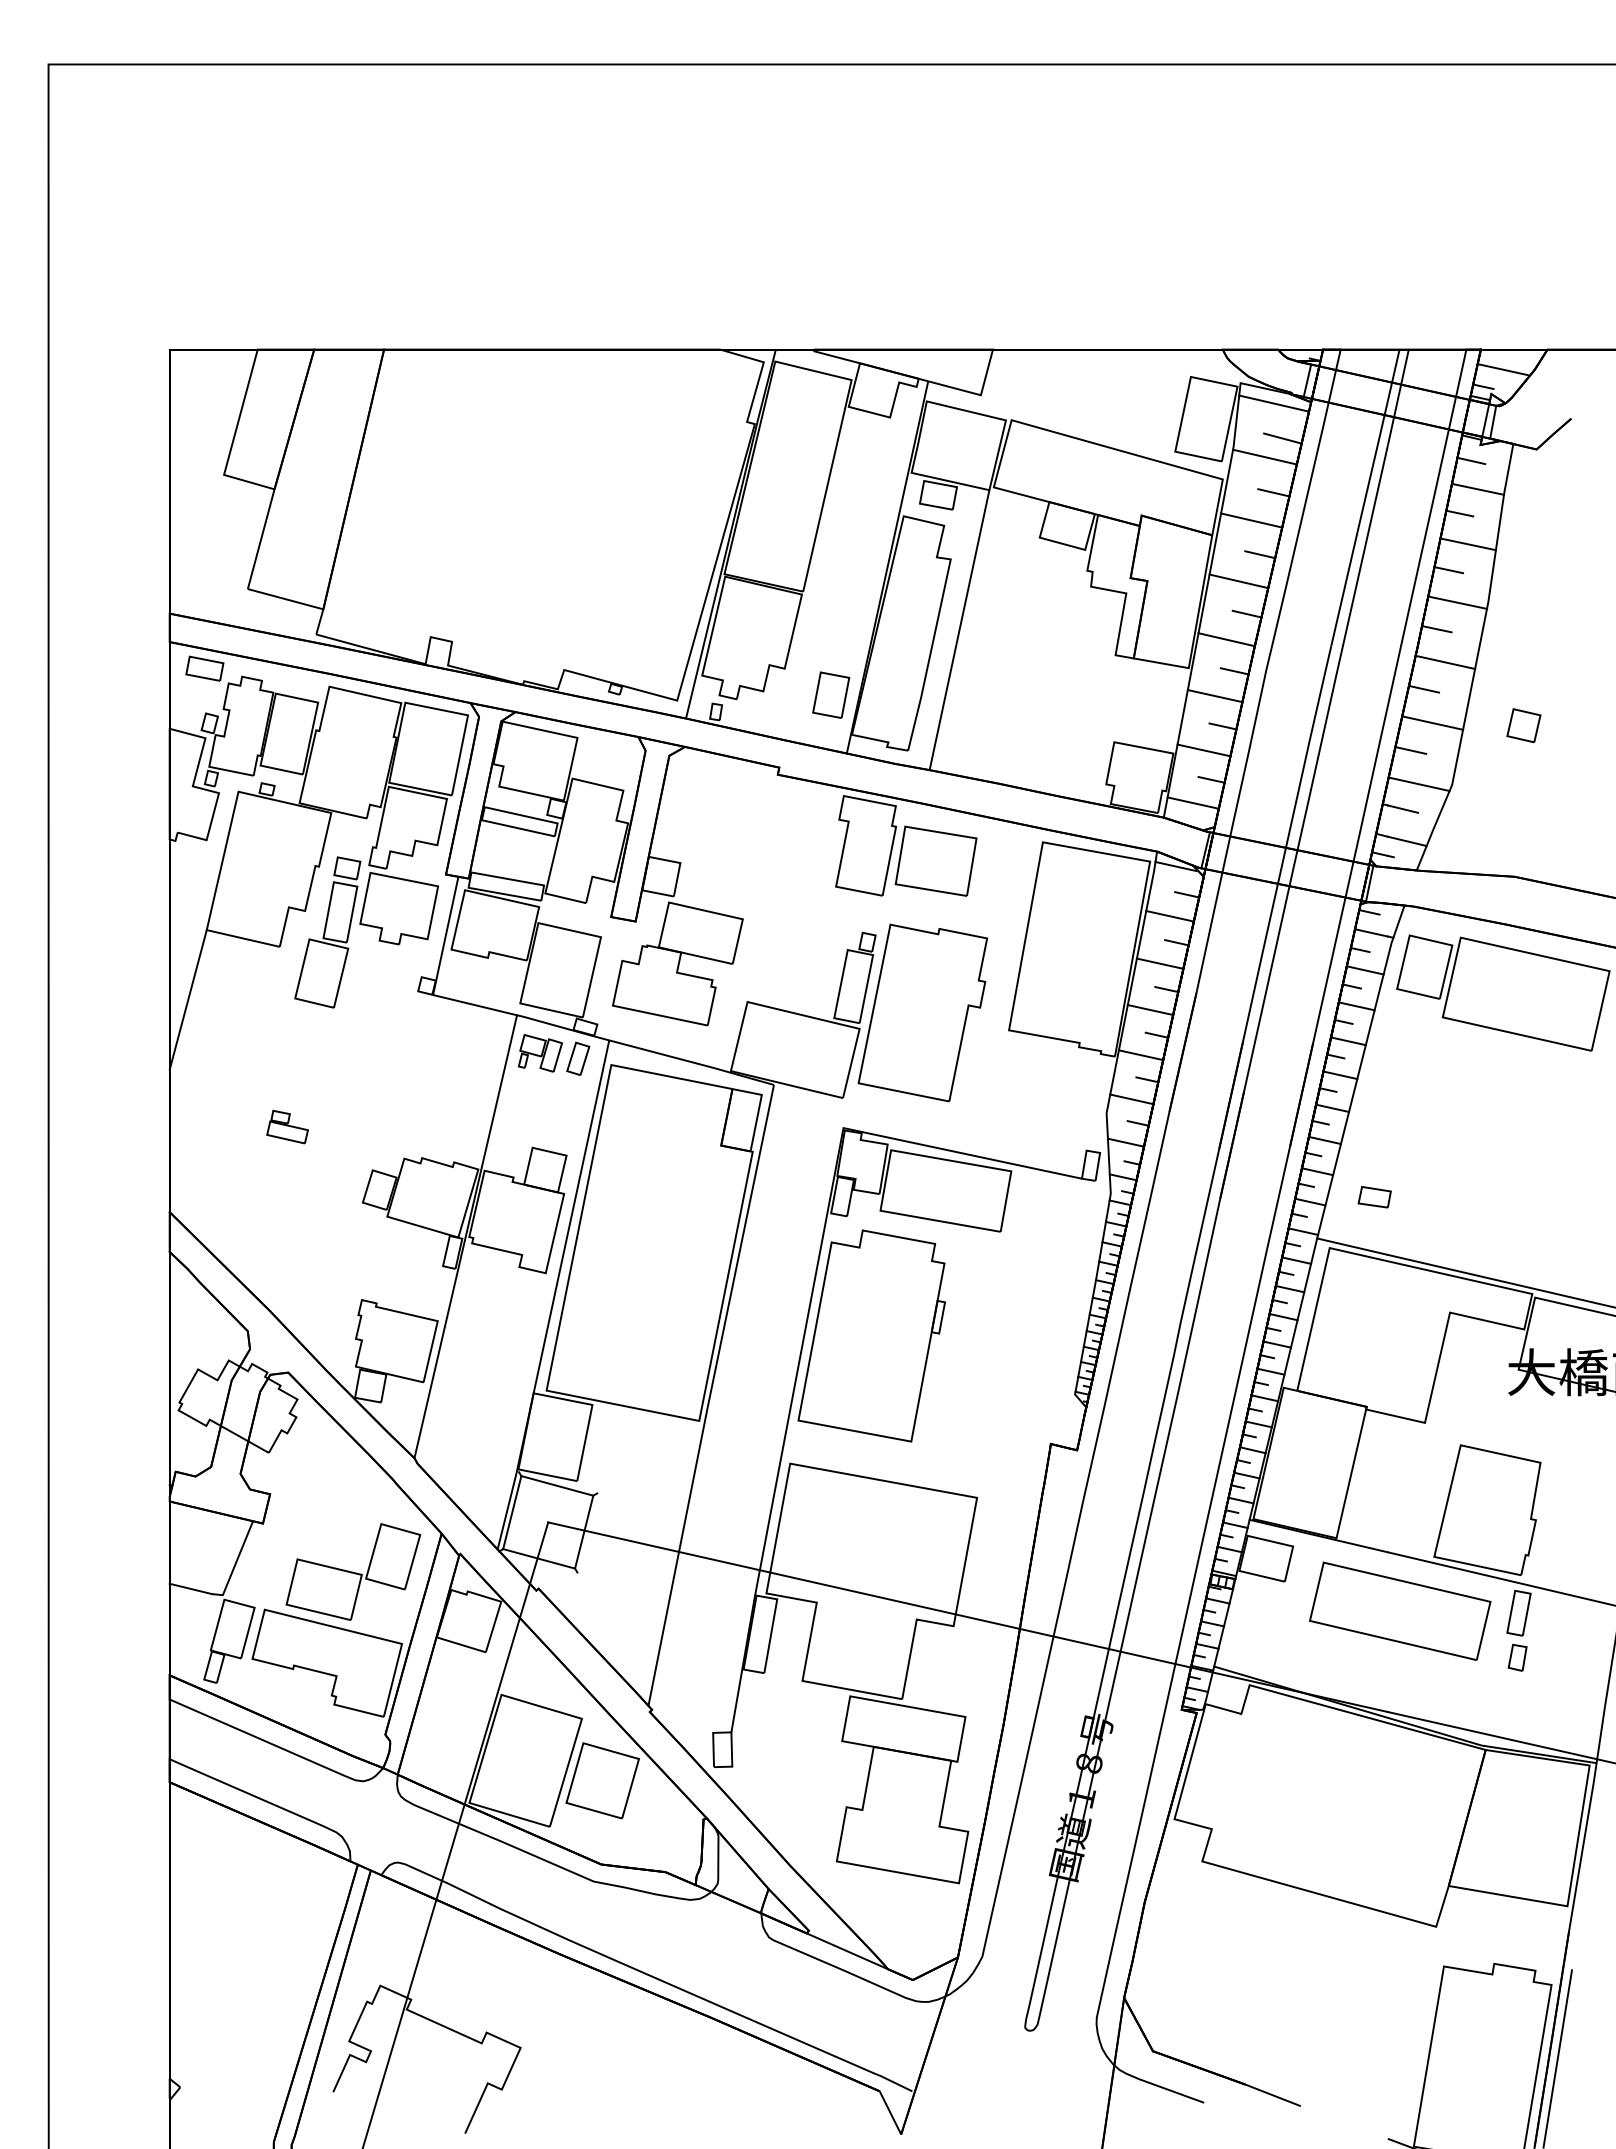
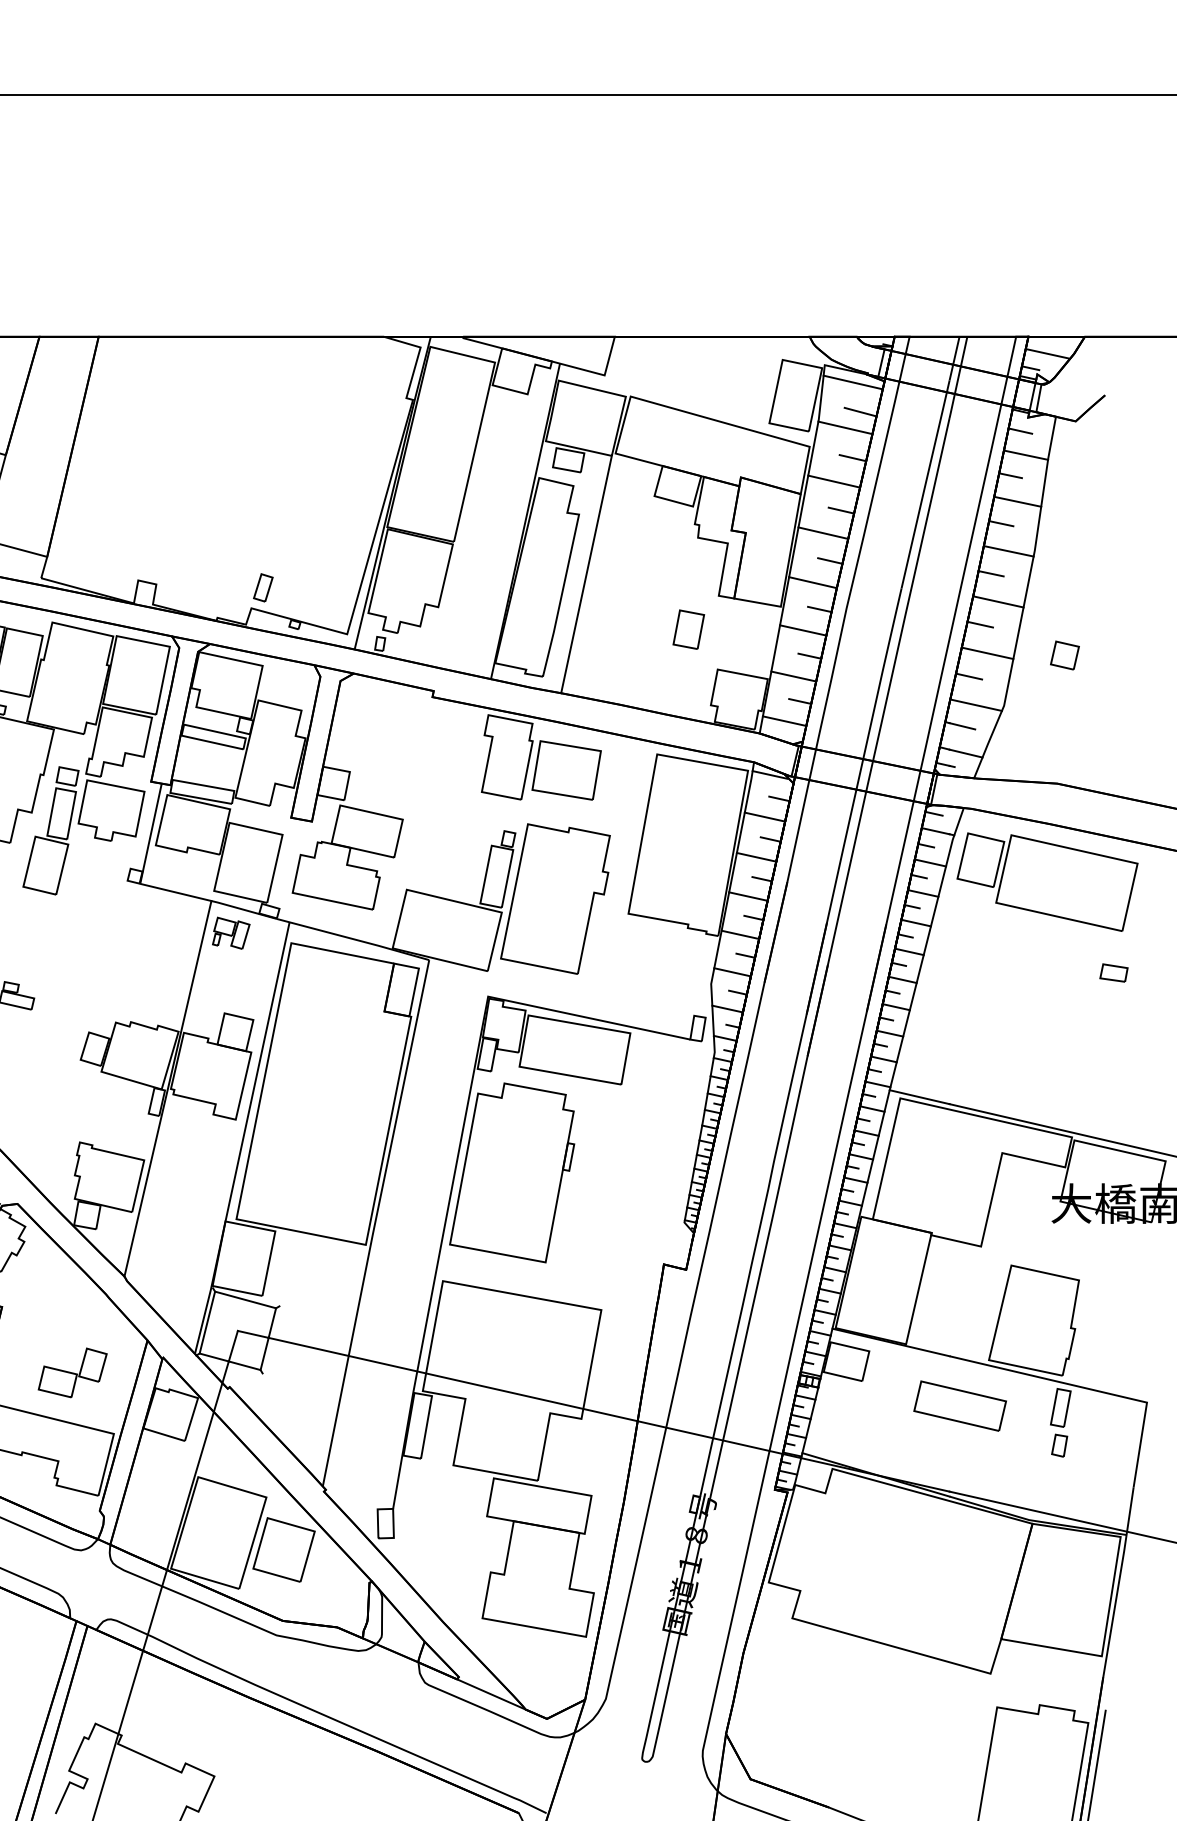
part: (831, 694) -> (689, 629), moved
part: (578, 1058) -> (263, 587), moved
part: (1374, 1197) -> (1113, 973), moved
part: (353, 1571) -> (72, 1372), size x0.6
part: (1400, 1610) -> (960, 1405), size x0.6

